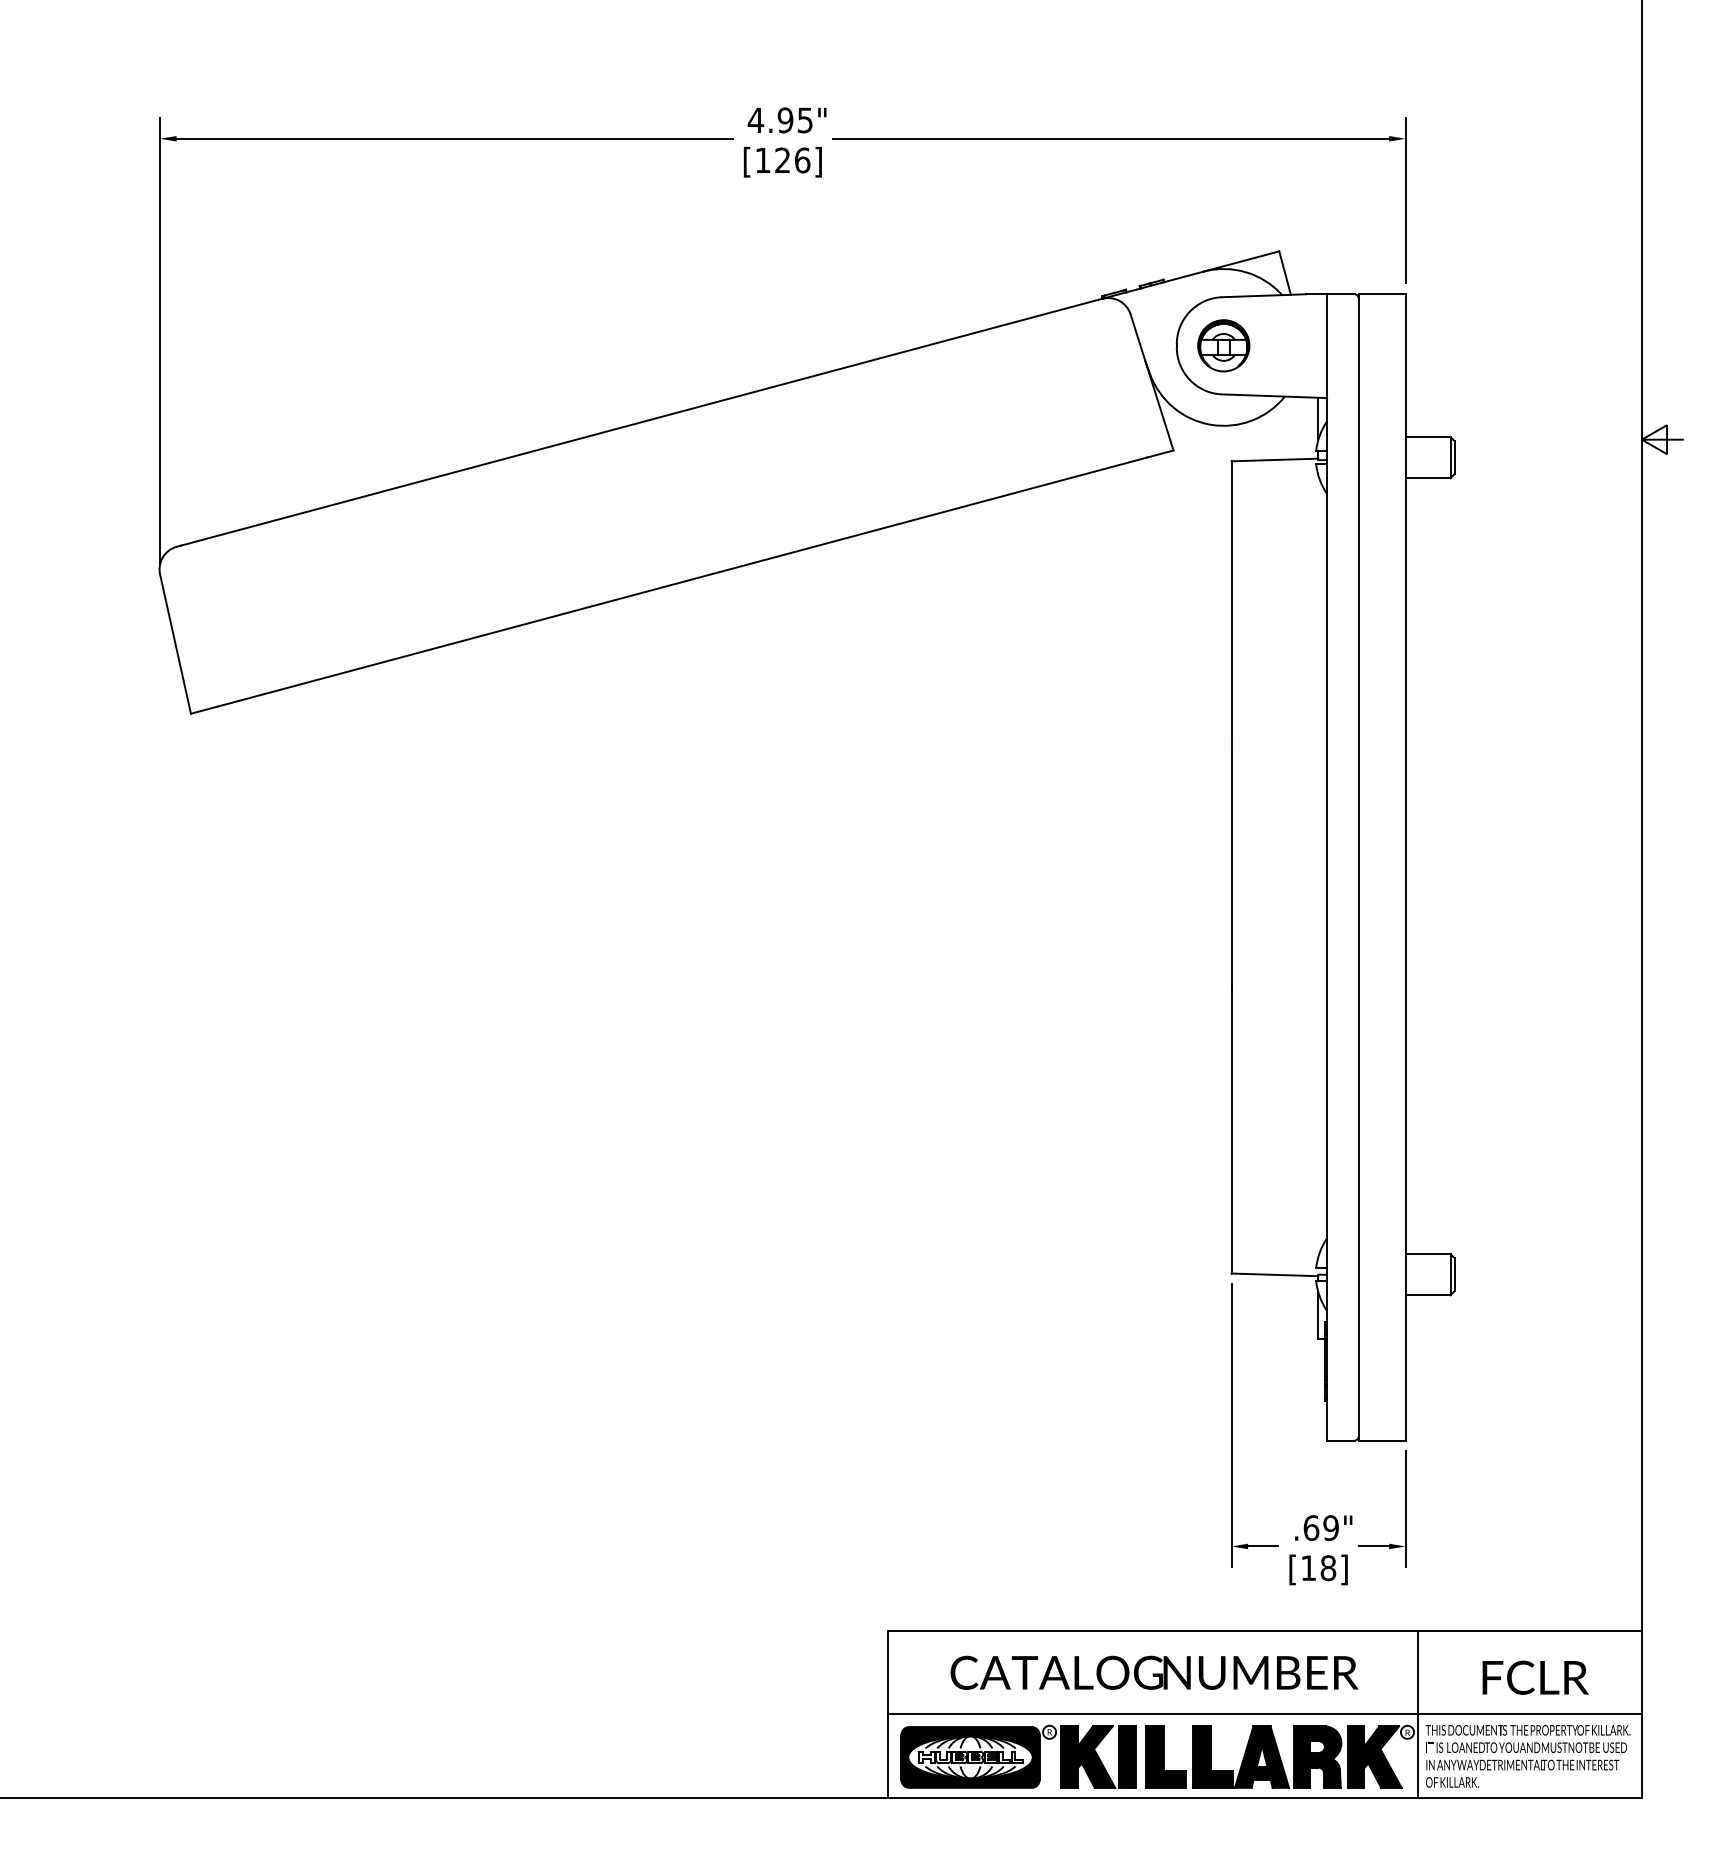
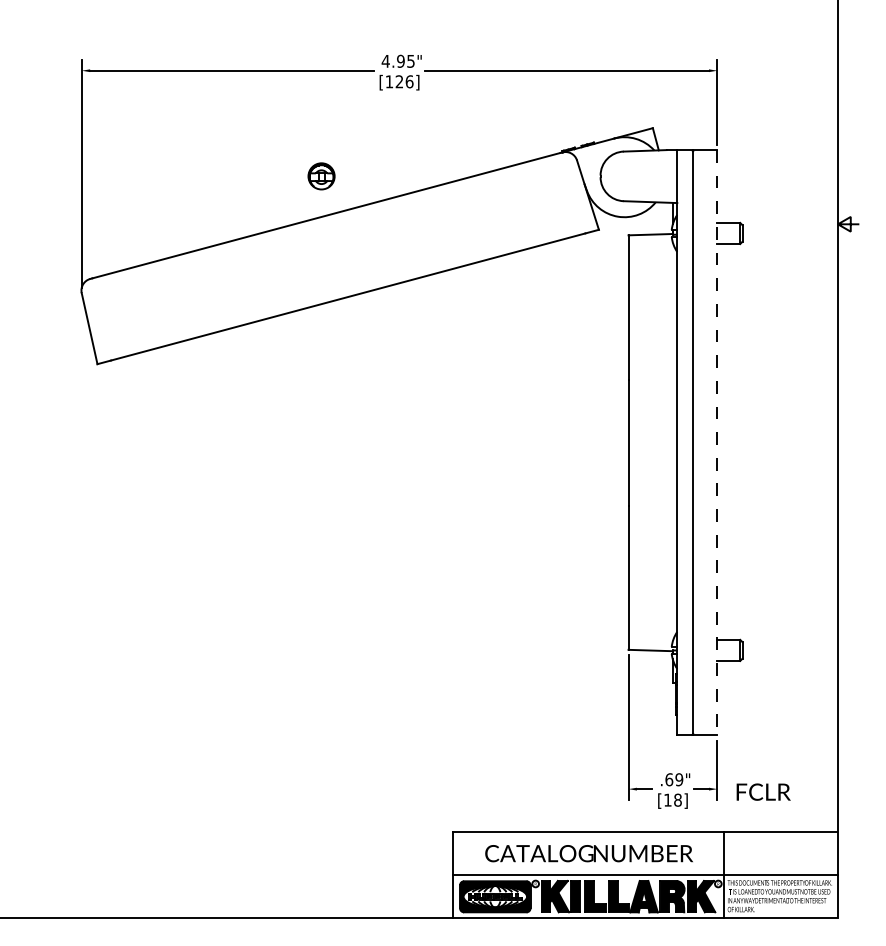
part: (1223, 346) -> (321, 176), moved
line: (1405, 867) -> (717, 442), solid -> dashed
text: (1535, 1676) -> (763, 791), moved

